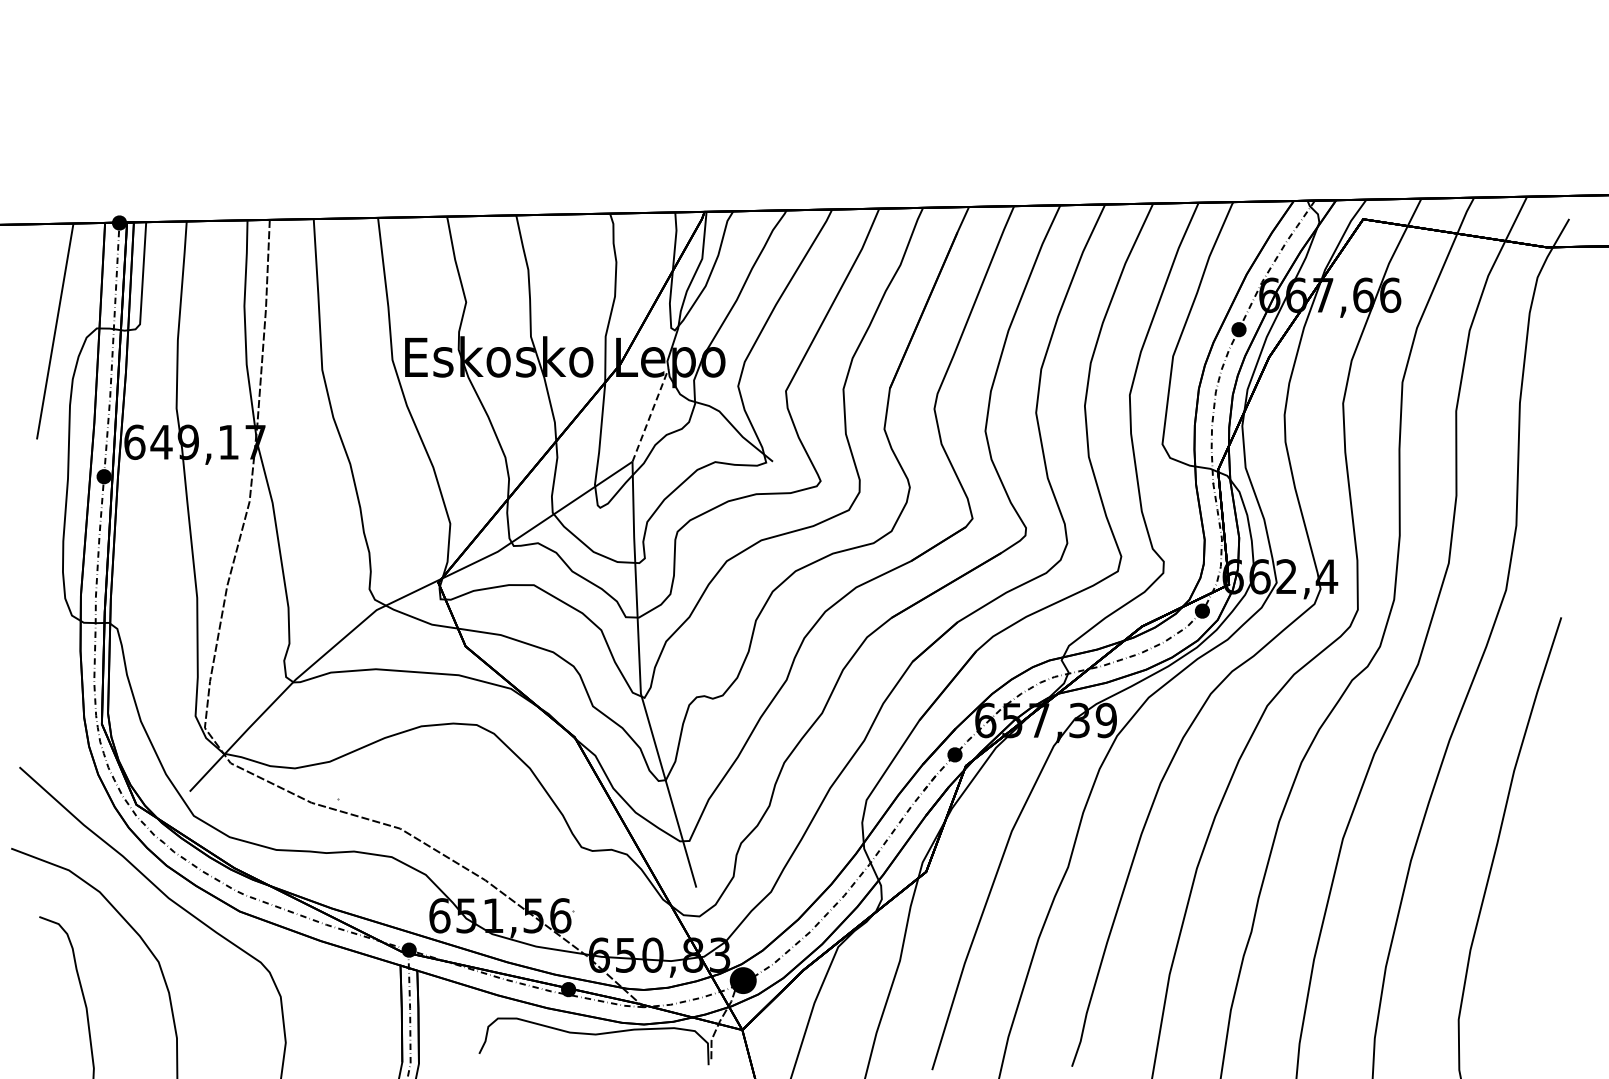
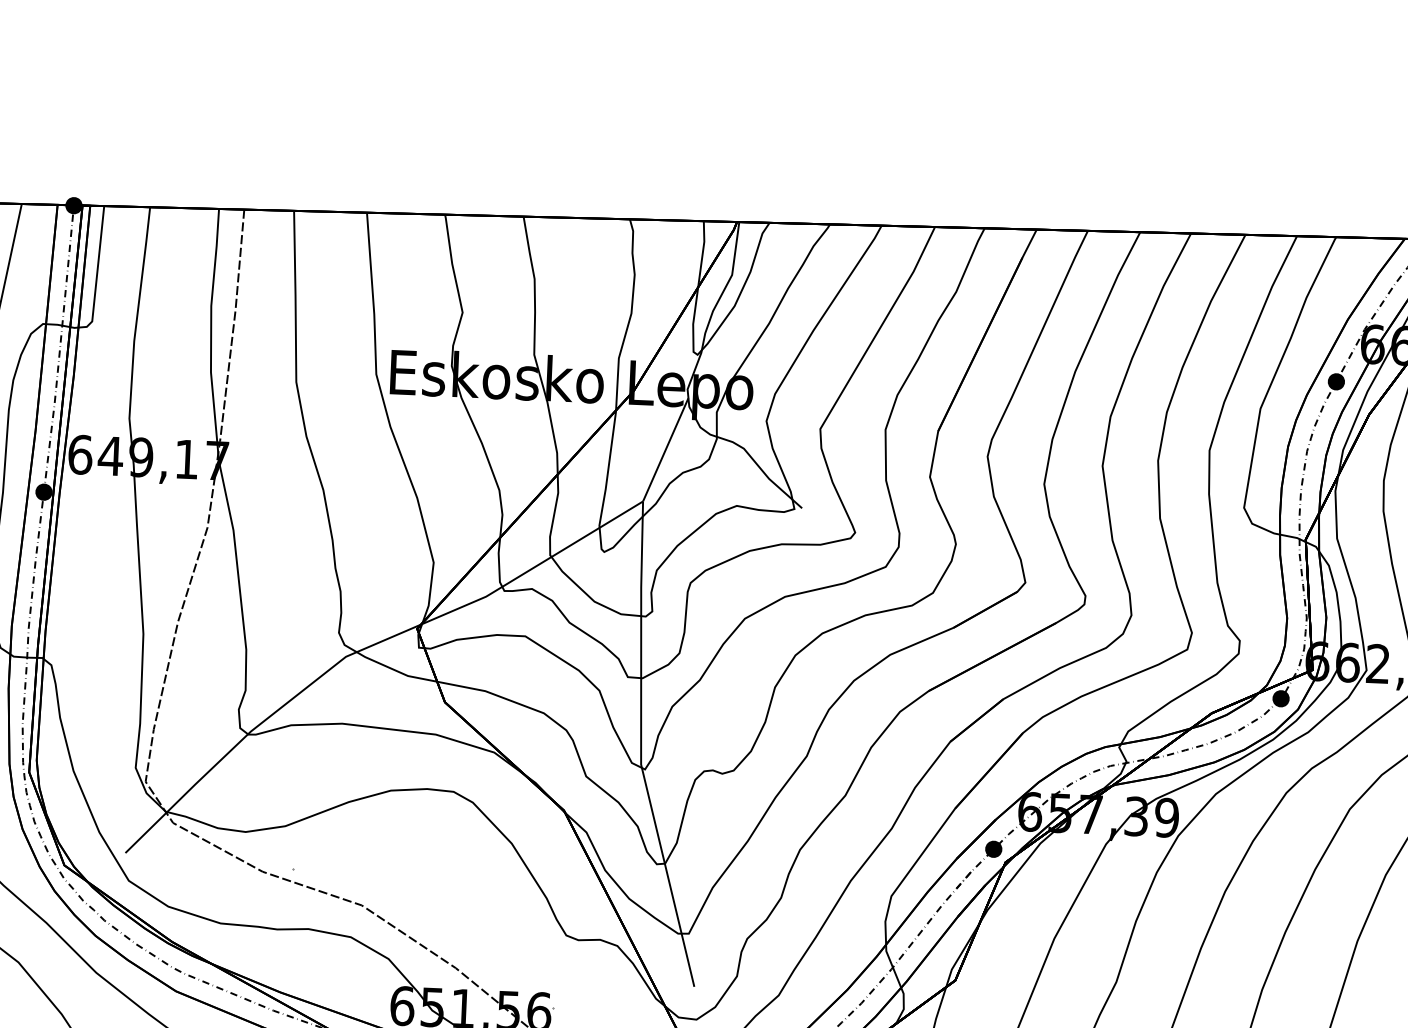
line: (650, 415) -> (665, 449), dashed -> solid

